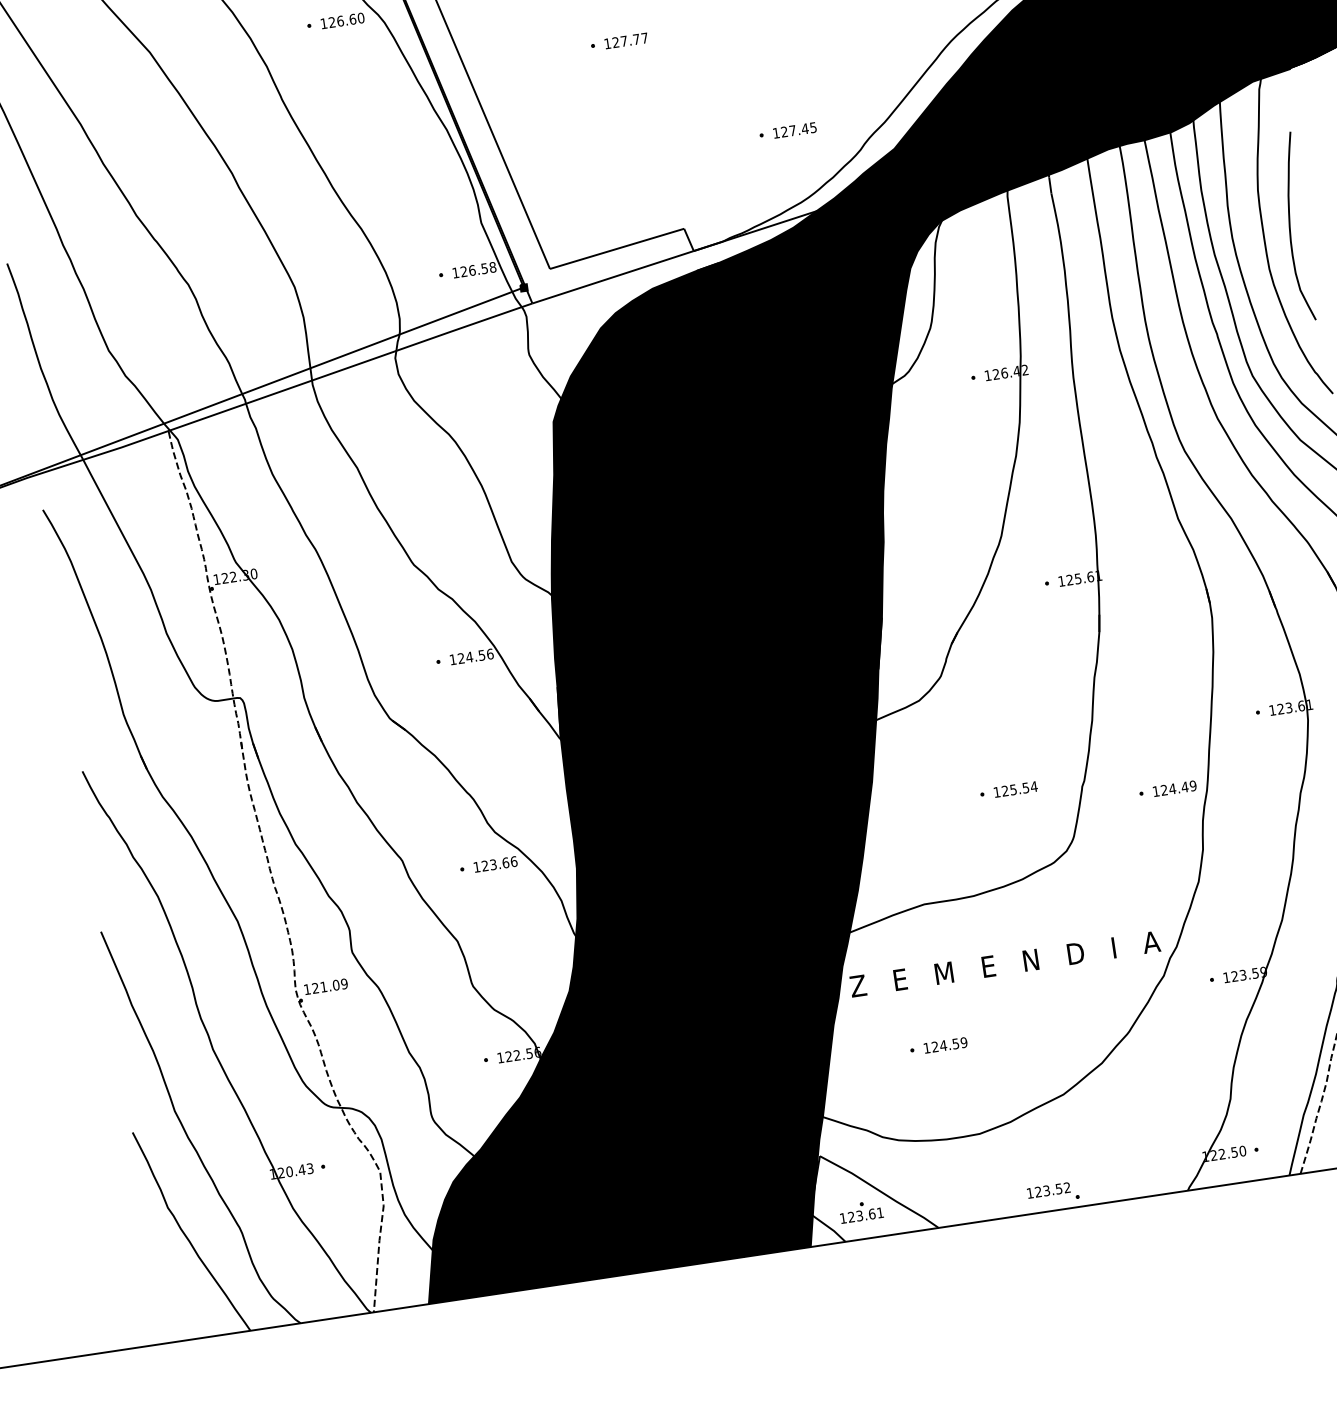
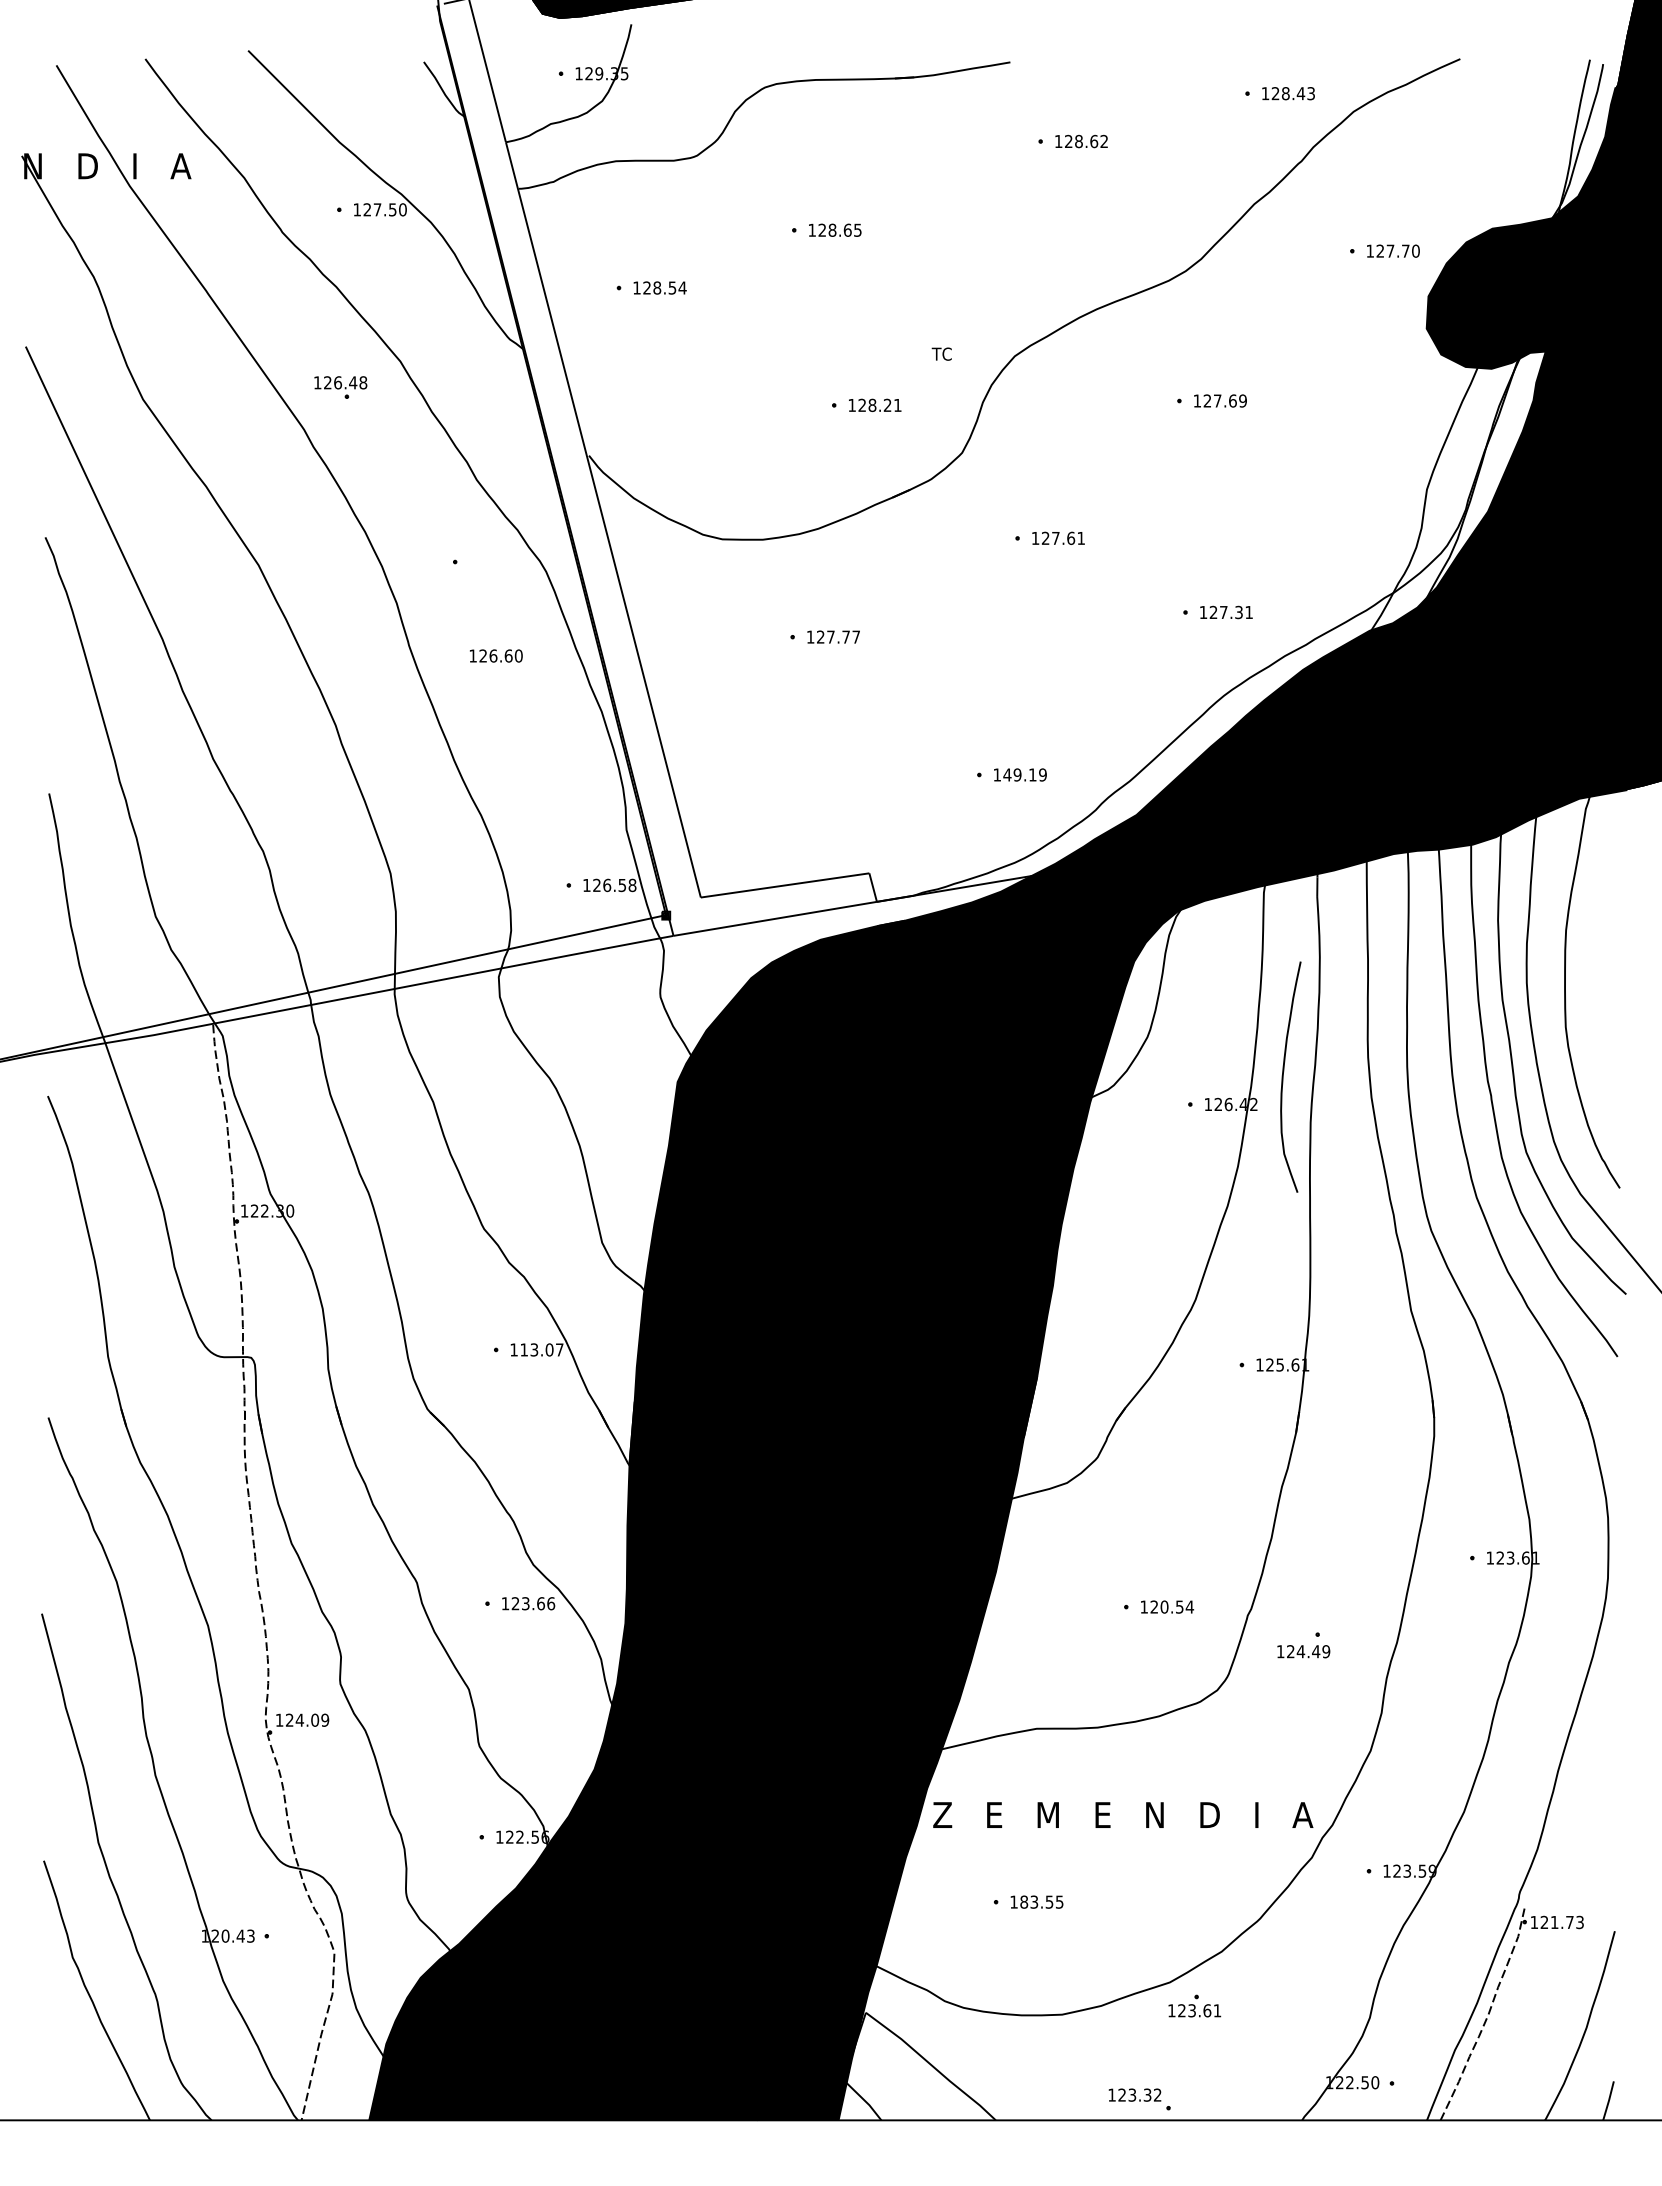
text: (342, 20) -> (496, 655), moved
text: (798, 129) -> (1024, 774), 127.45 -> 149.19
curve: (1290, 227) -> (1283, 1076), moved
text: (475, 656) -> (541, 1349), 124.56 -> 113.07
text: (1174, 788) -> (1303, 1651), moved
text: (1013, 789) -> (1164, 1606), 125.54 -> 120.54
text: (323, 986) -> (299, 1719), 121.09 -> 124.09
text: (949, 1044) -> (1041, 1901), 124.59 -> 183.55
text: (1058, 1188) -> (1147, 2094), 123.52 -> 123.32
part: (861, 1211) -> (1194, 2005), moved

